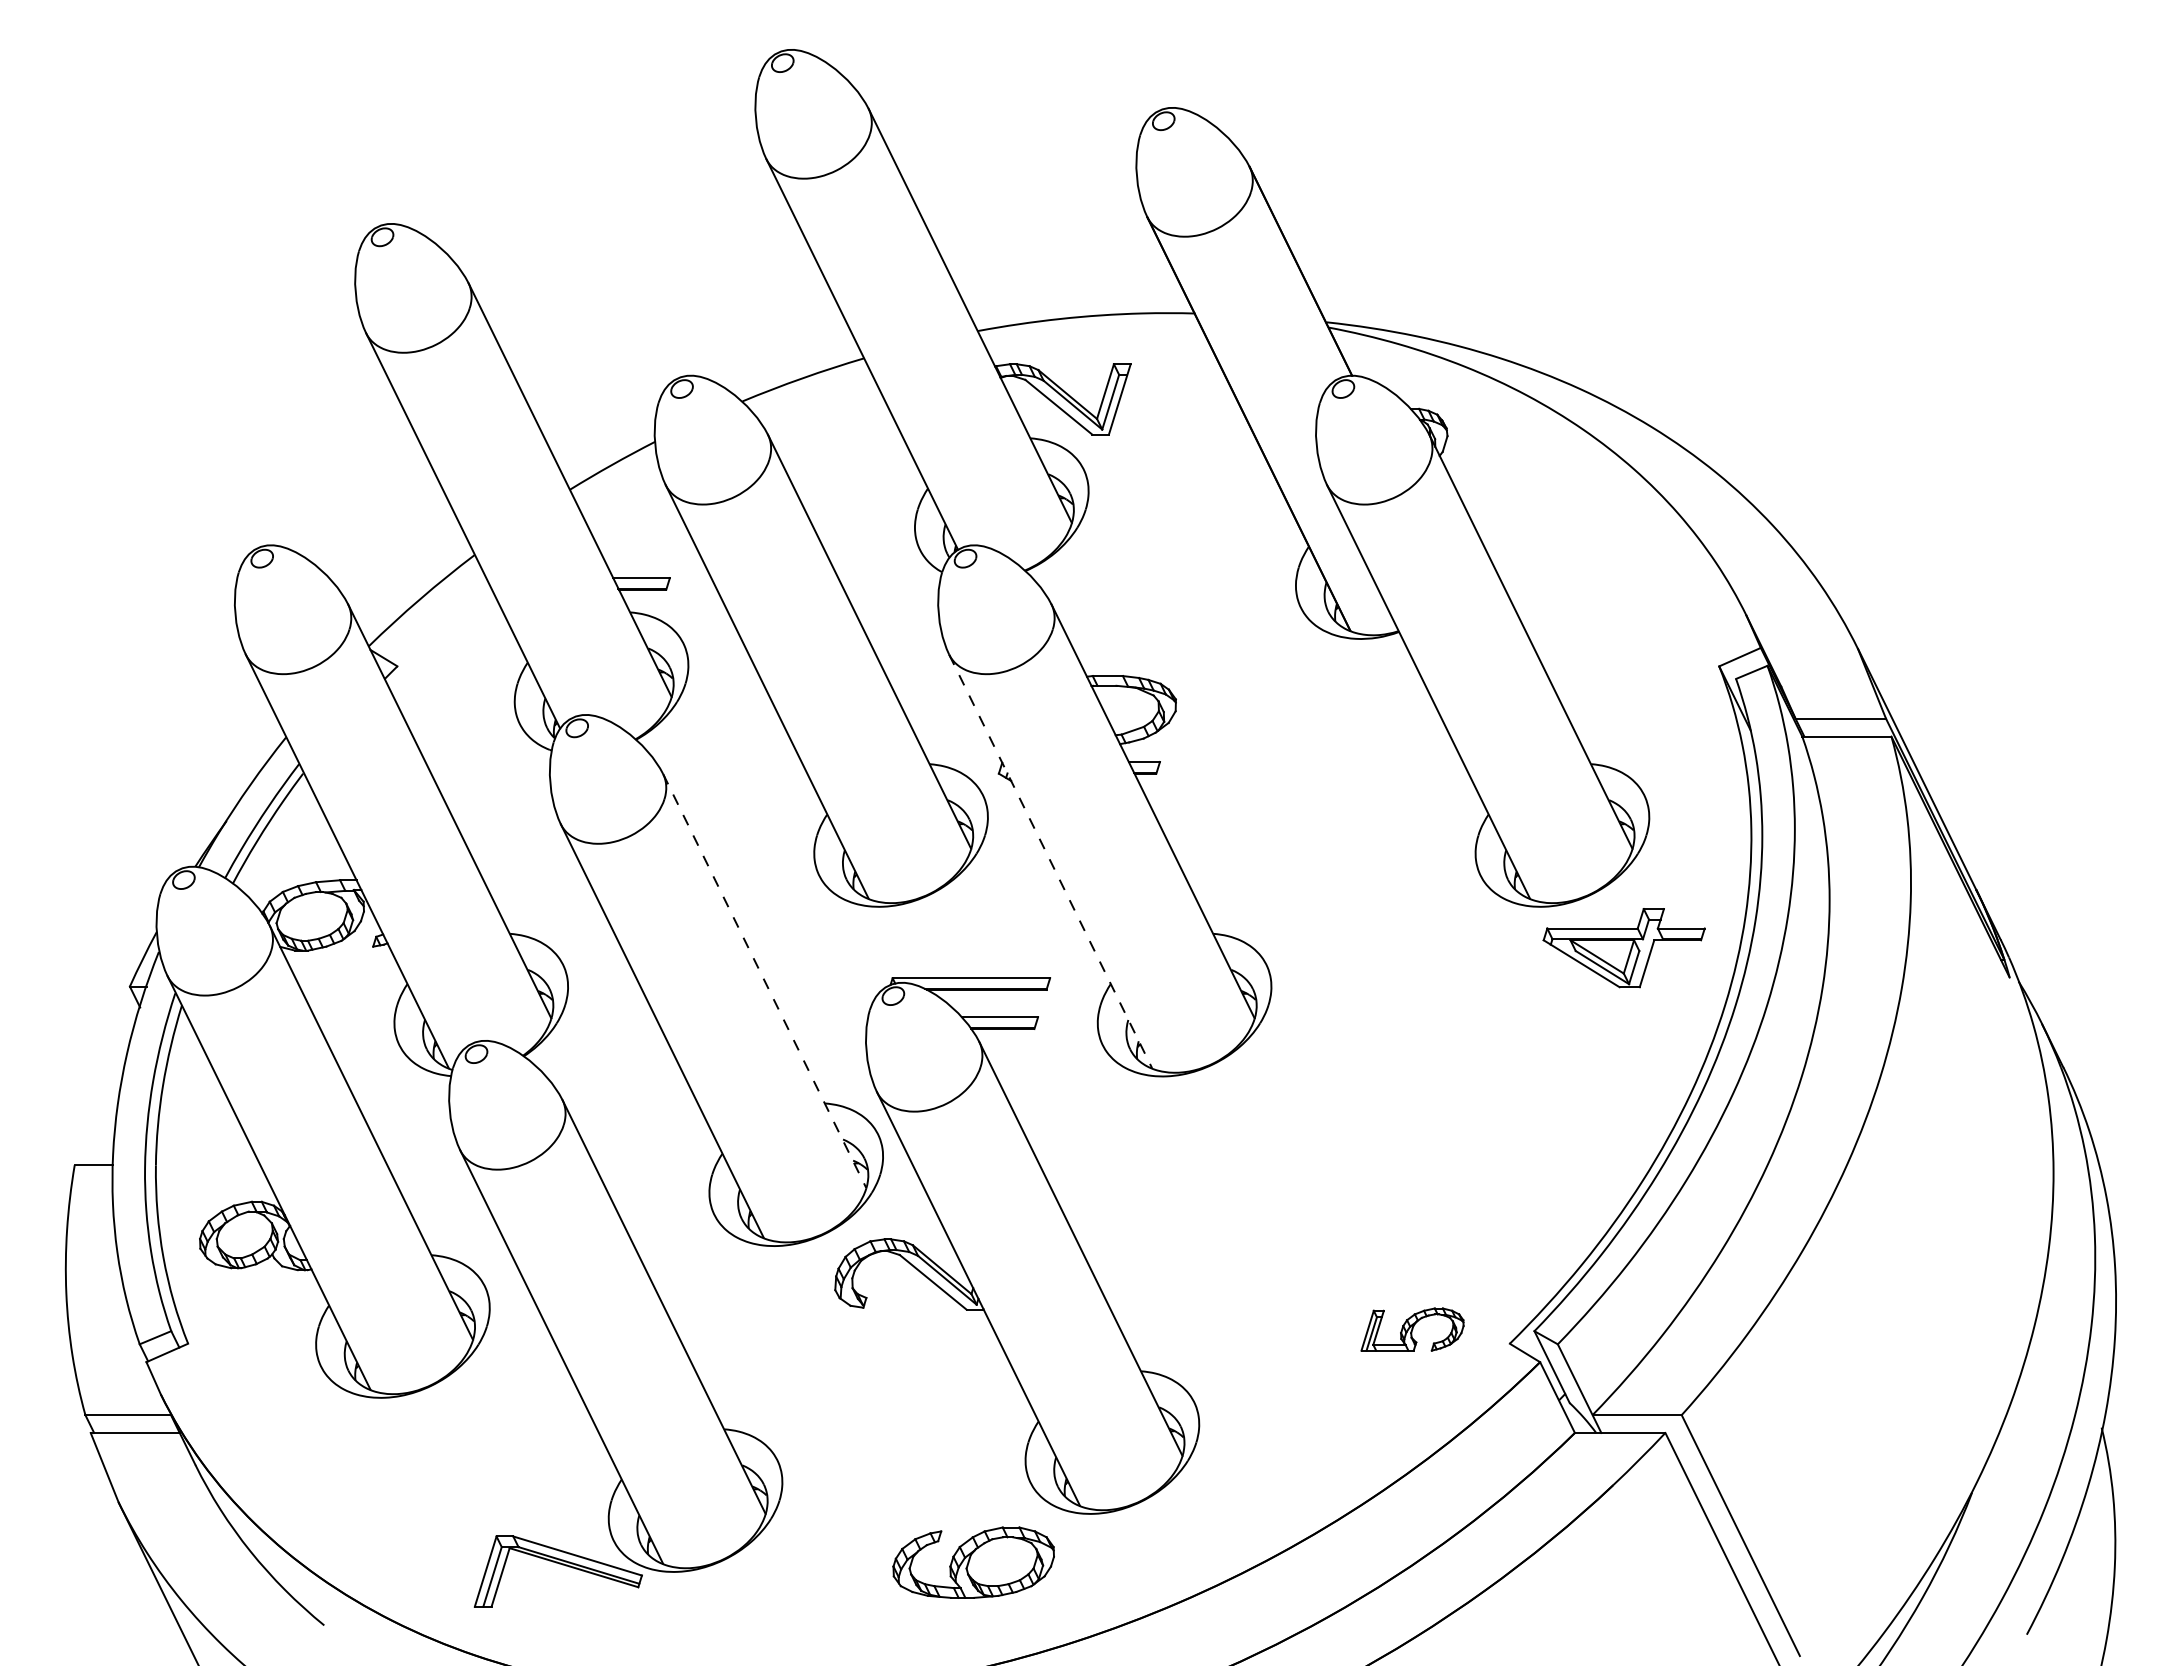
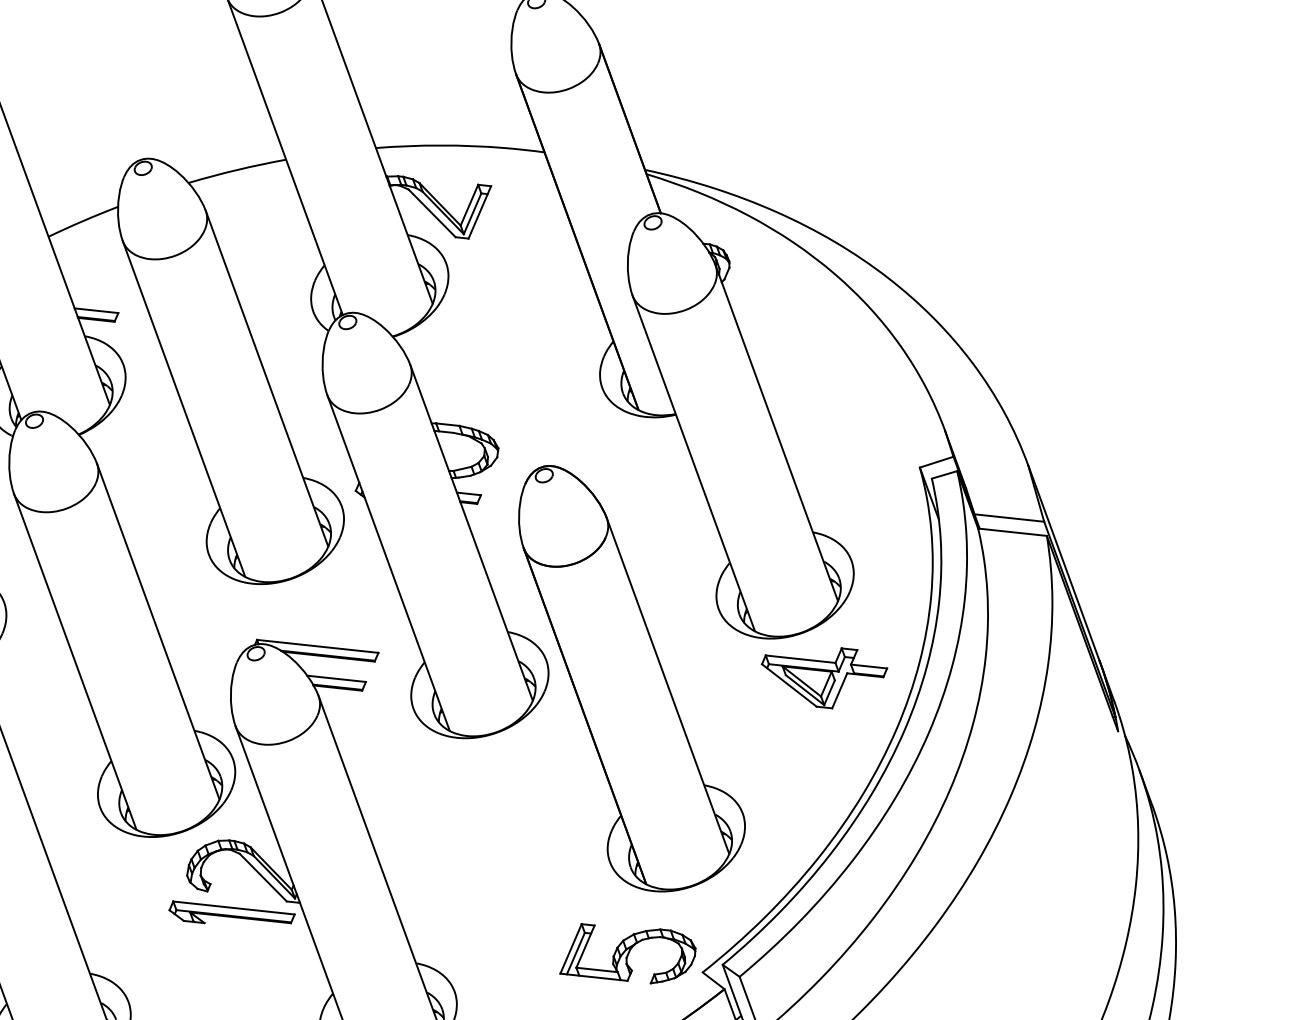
line: (1050, 861) -> (388, 562), dashed -> solid
part: (1377, 980) -> (630, 681), added
line: (764, 981) -> (158, 631), dashed -> solid
part: (1412, 1329) -> (628, 953), size x1.67
part: (897, 1336) -> (231, 916), added

